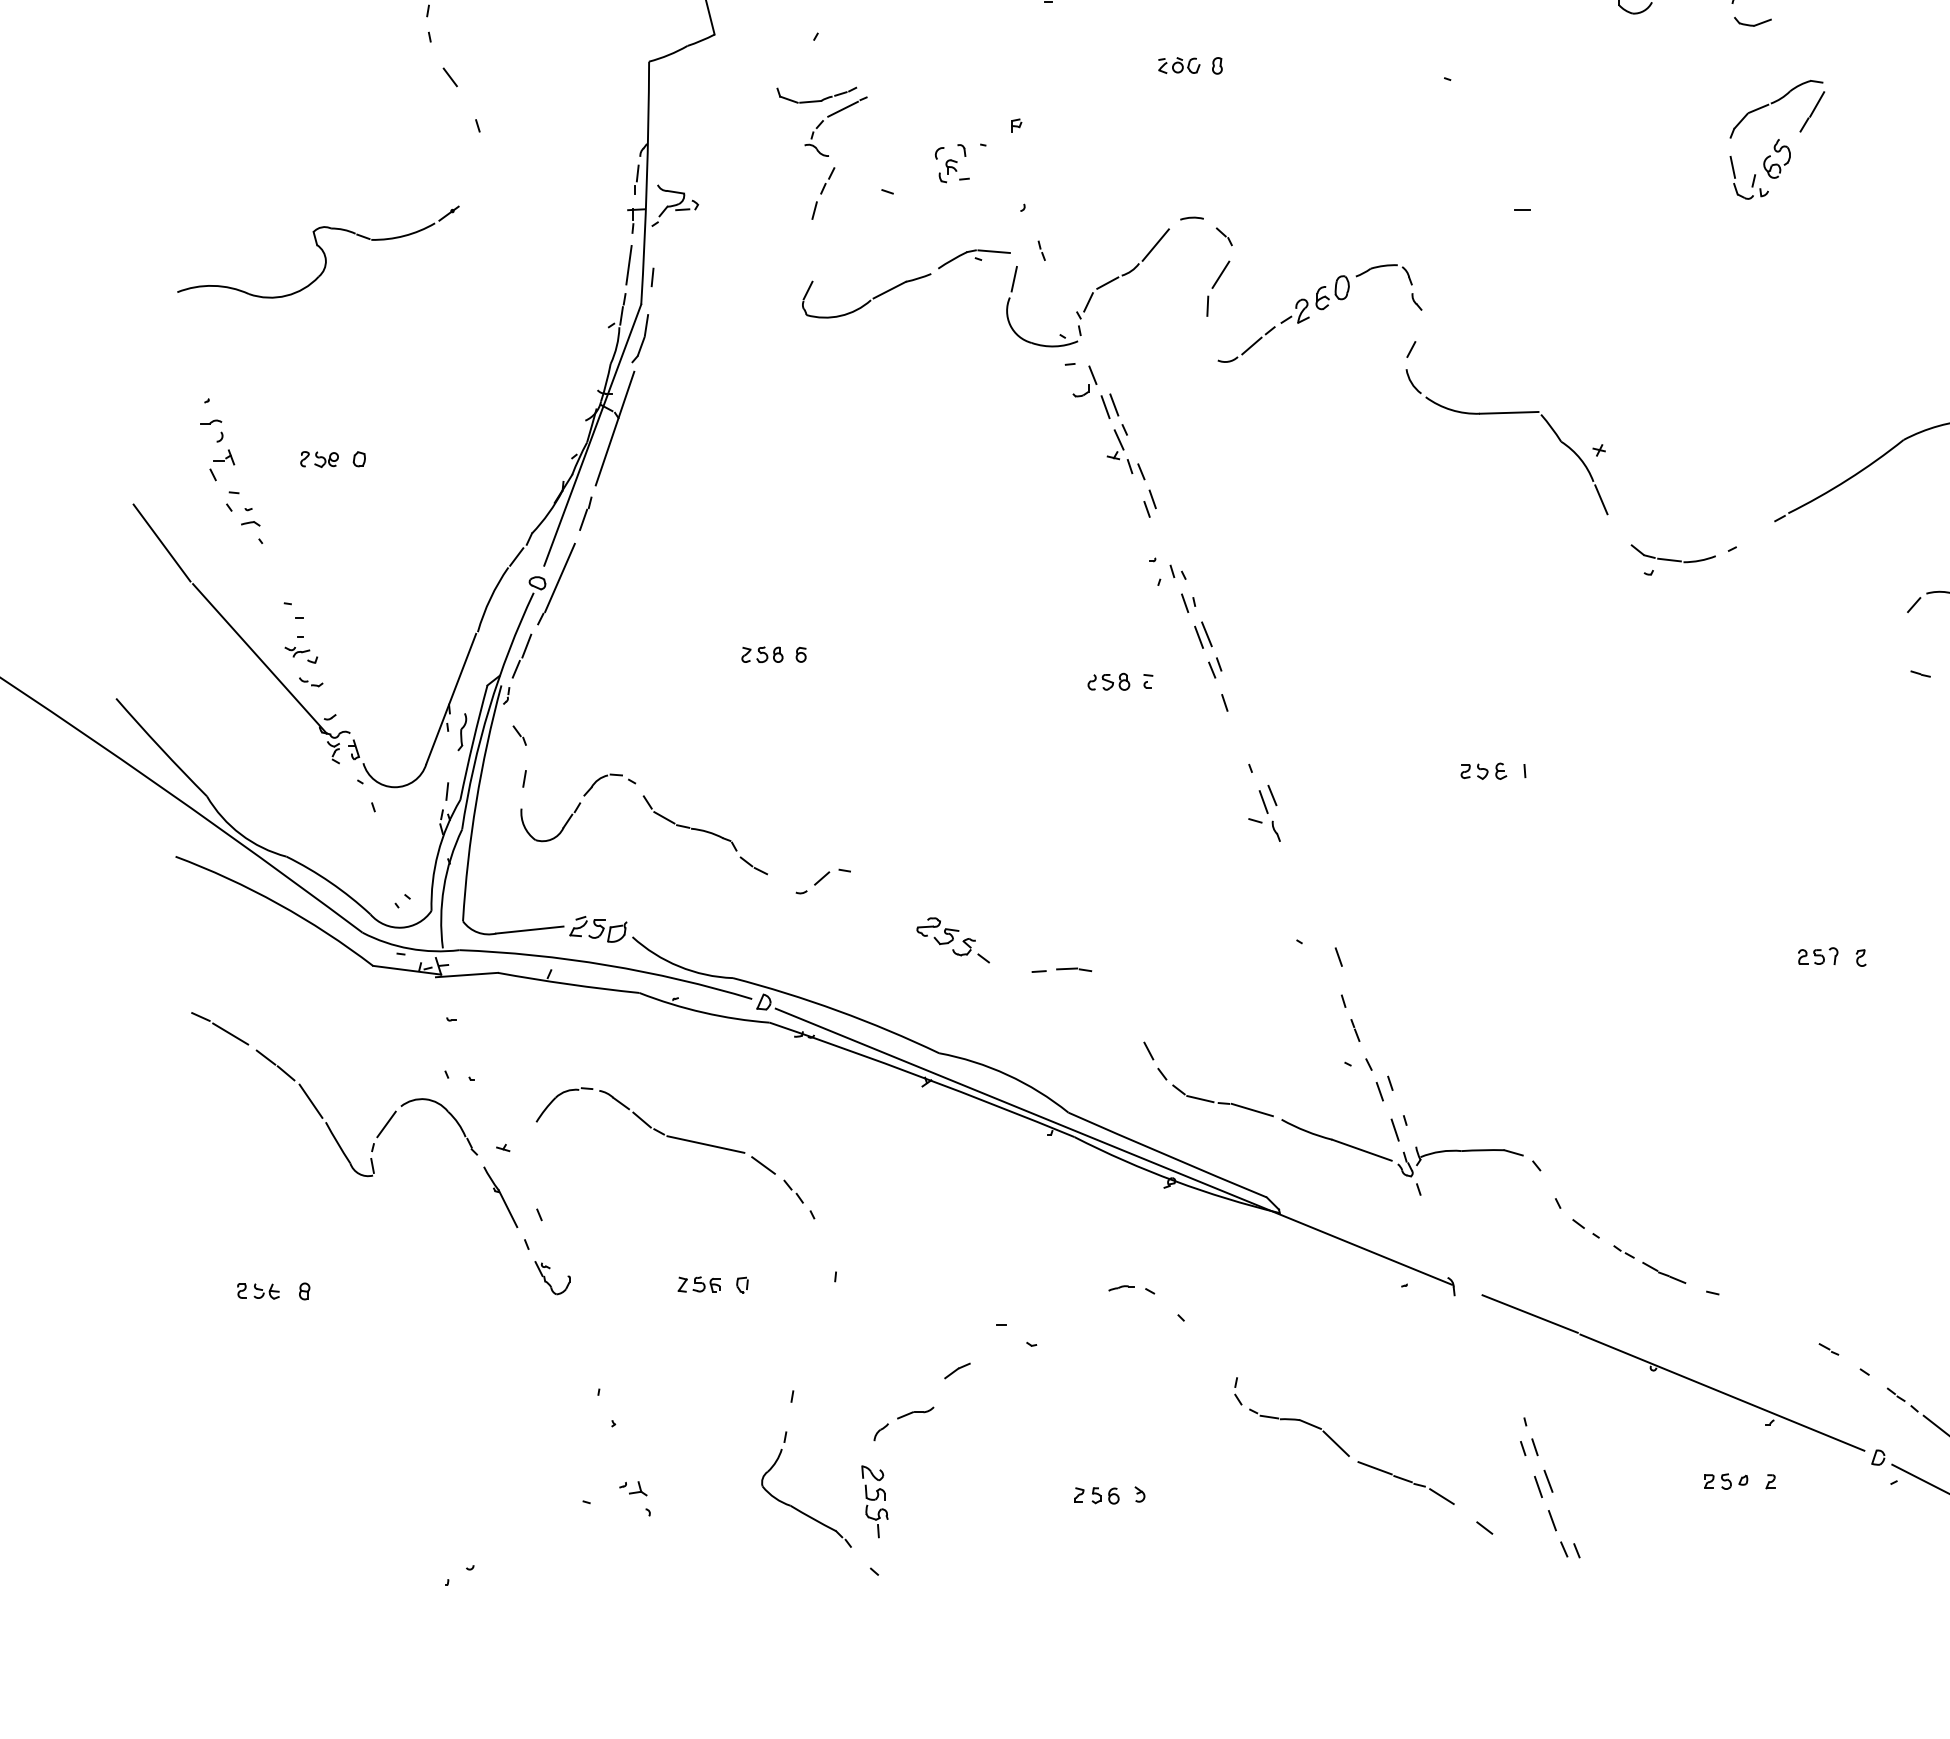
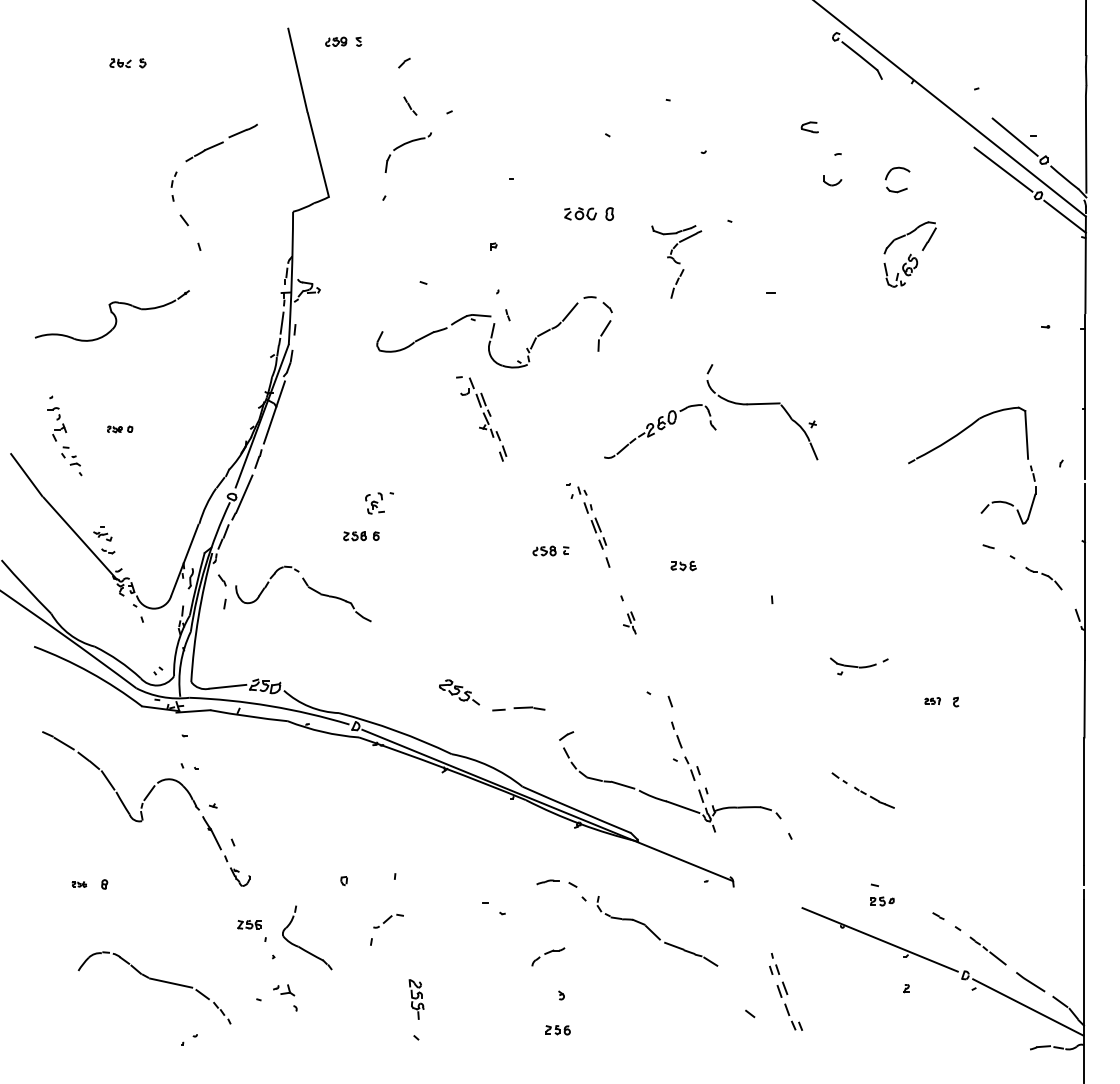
part: (1190, 64) -> (589, 213), size x1.4
part: (821, 152) -> (676, 261), moved
part: (960, 163) -> (379, 503), moved
part: (1320, 313) -> (660, 431), moved
part: (1110, 439) -> (481, 418), moved
part: (331, 459) -> (119, 429), size x0.7
part: (1682, 560) -> (858, 666), moved
part: (293, 609) -> (98, 511), removed
part: (1483, 770) -> (683, 565), moved
part: (1264, 812) -> (629, 622), size x0.7
part: (653, 814) -> (308, 588), moved
part: (823, 880) -> (388, 920), moved
part: (1818, 955) -> (932, 700), size x0.7
part: (1061, 969) -> (518, 708), size x1.6
part: (680, 1141) -> (157, 981), moved
part: (1627, 1251) -> (862, 790), moved
part: (699, 1284) -> (249, 924), moved
part: (1132, 1289) -> (557, 883), size x1.6
part: (258, 1291) -> (79, 884), size x0.6
line: (1530, 1313) -> (775, 896), removed
line: (956, 1370) -> (566, 735), moved
part: (903, 1423) -> (548, 956), moved
part: (1344, 1441) -> (657, 931), moved
part: (1726, 1481) -> (882, 901), moved
part: (1095, 1496) -> (557, 1030), moved
part: (635, 1498) -> (285, 997), size x1.4
part: (794, 1505) -> (300, 946), moved

